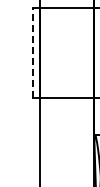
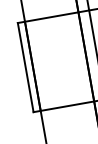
line: (32, 52) -> (25, 67), dashed -> solid

